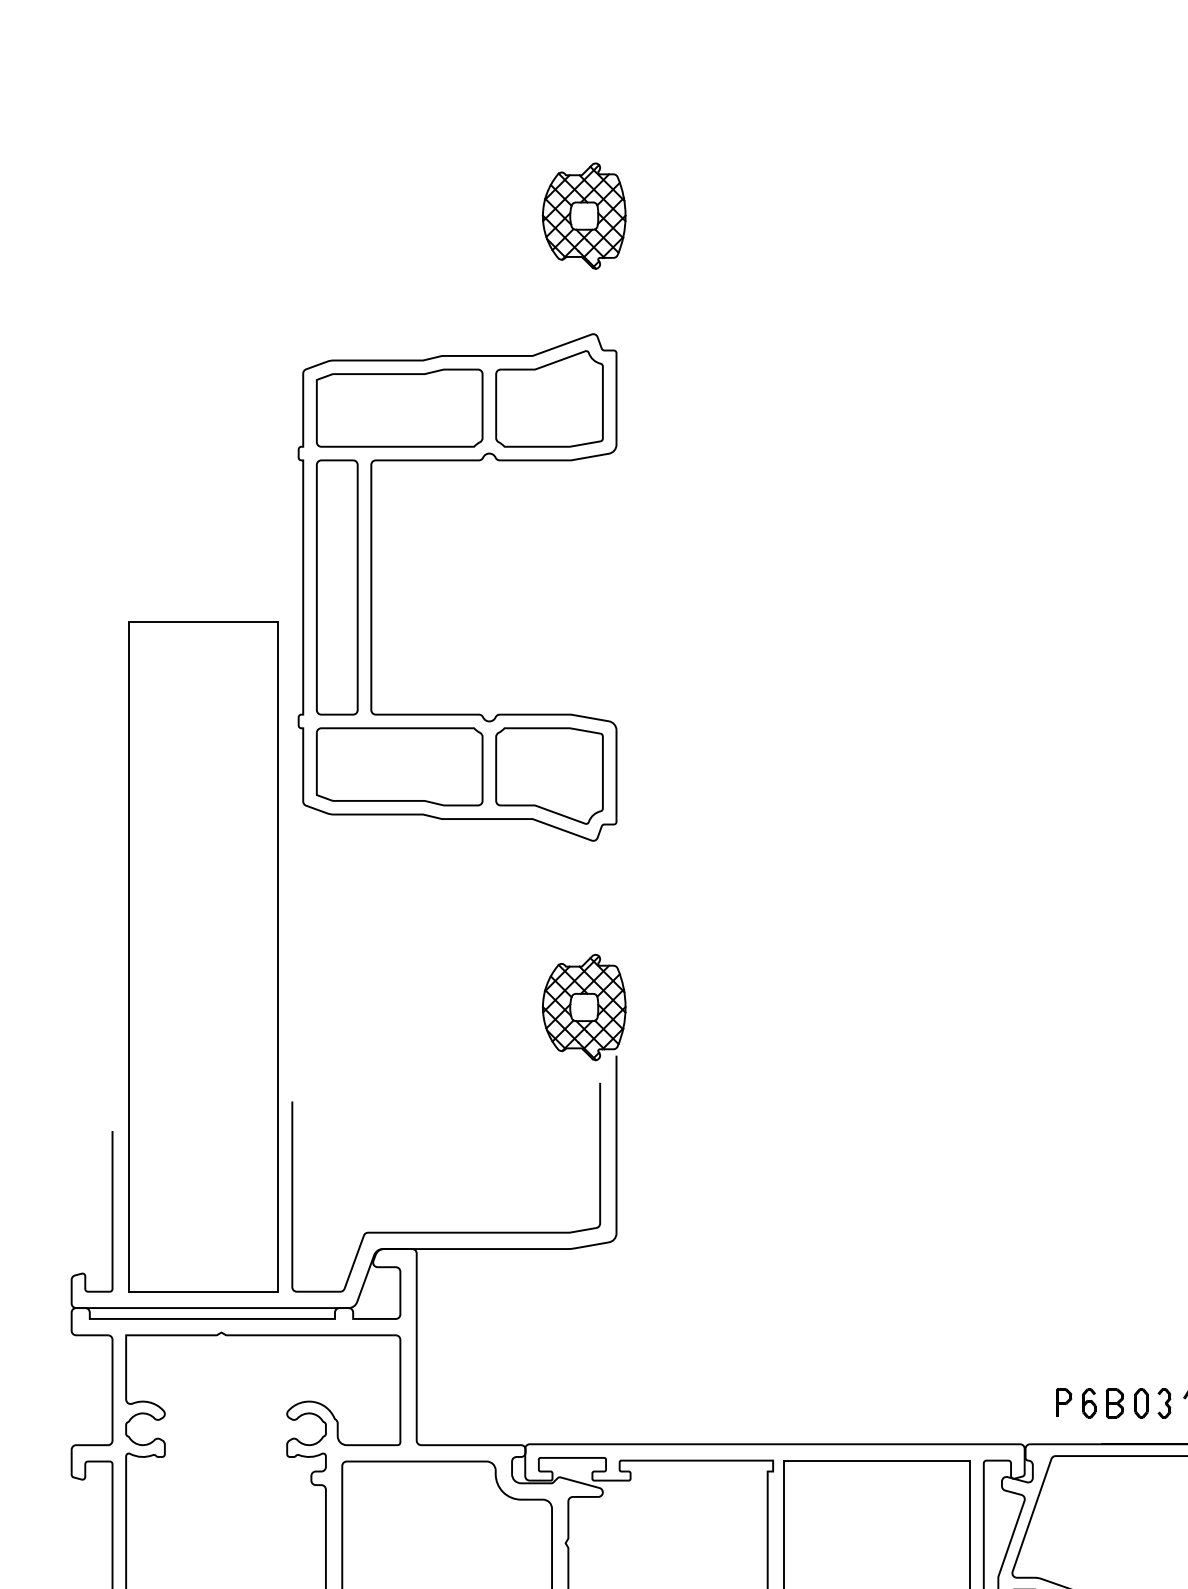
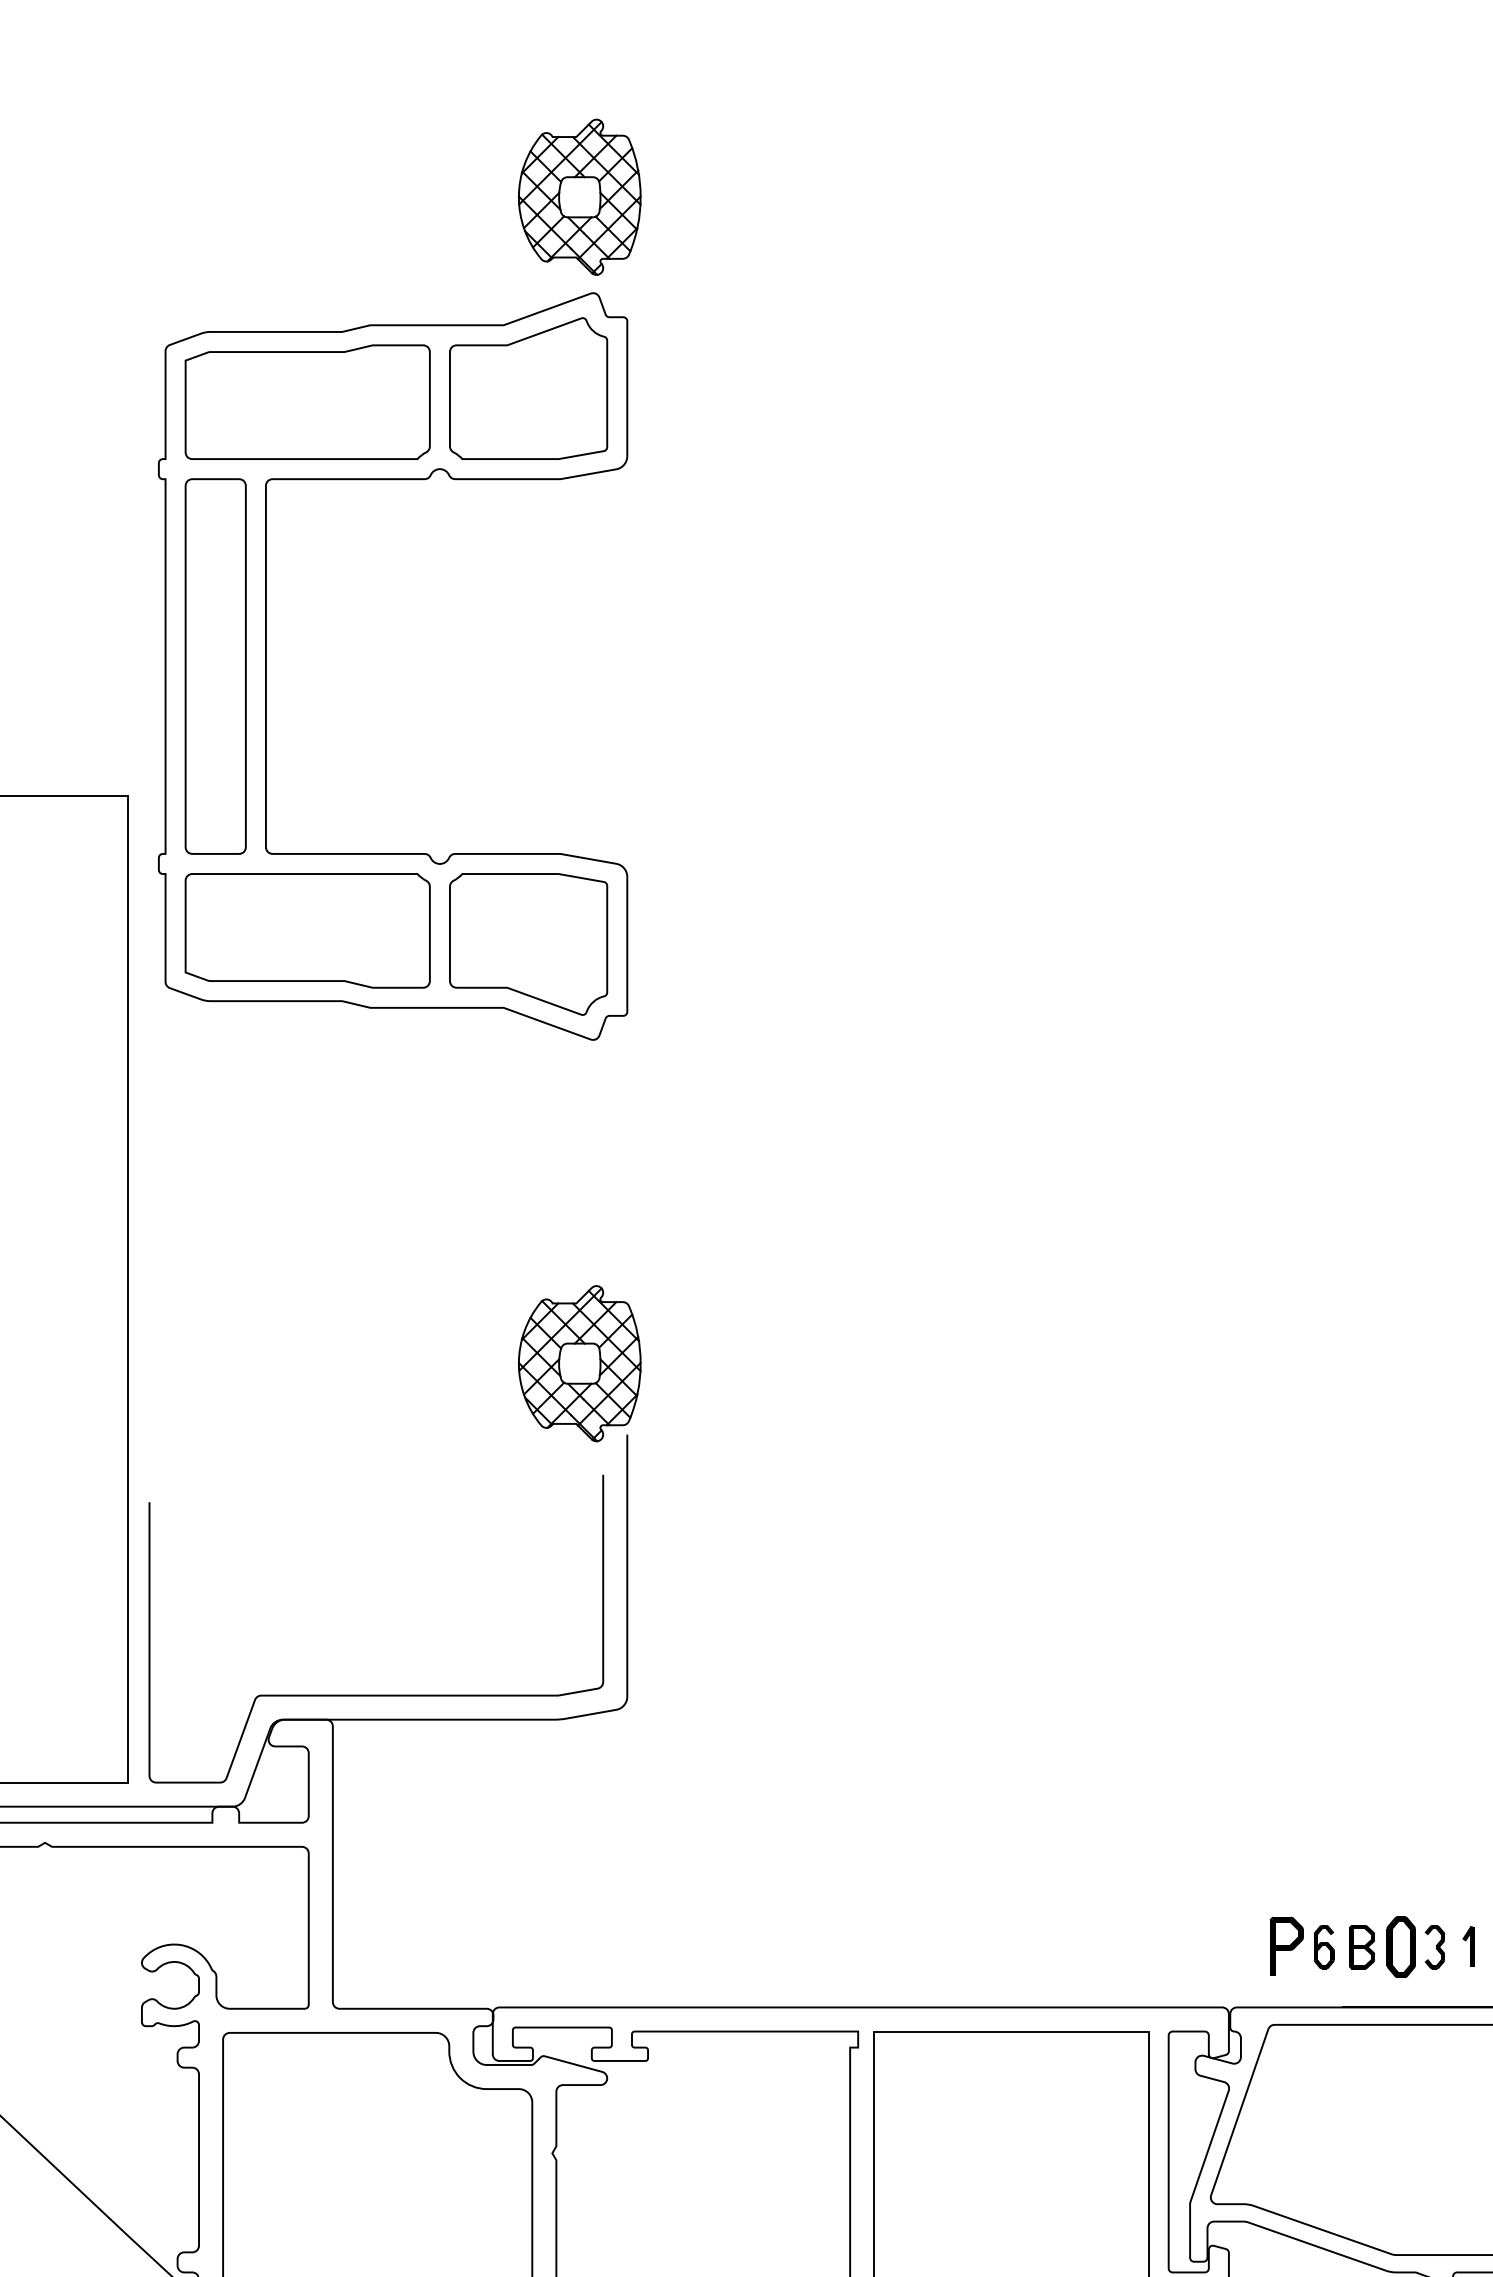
part: (372, 587) -> (267, 666), moved
part: (1064, 1402) -> (1287, 1945), size x1.4
part: (1141, 1403) -> (1401, 1947), size x1.4

